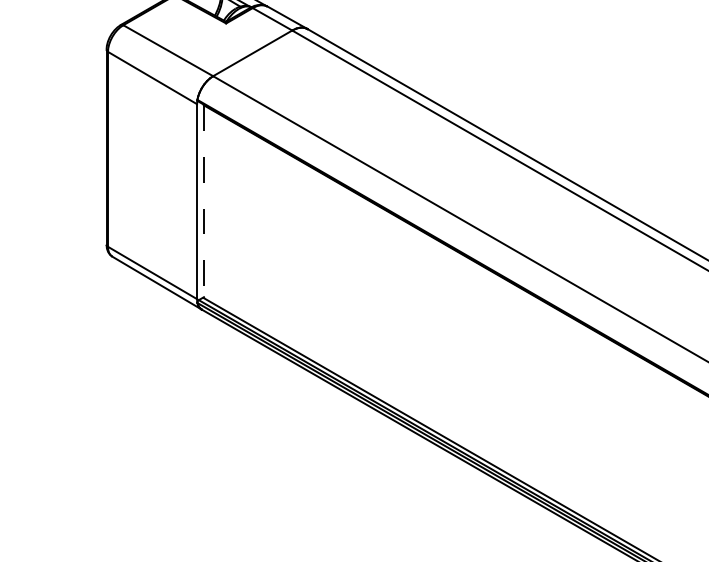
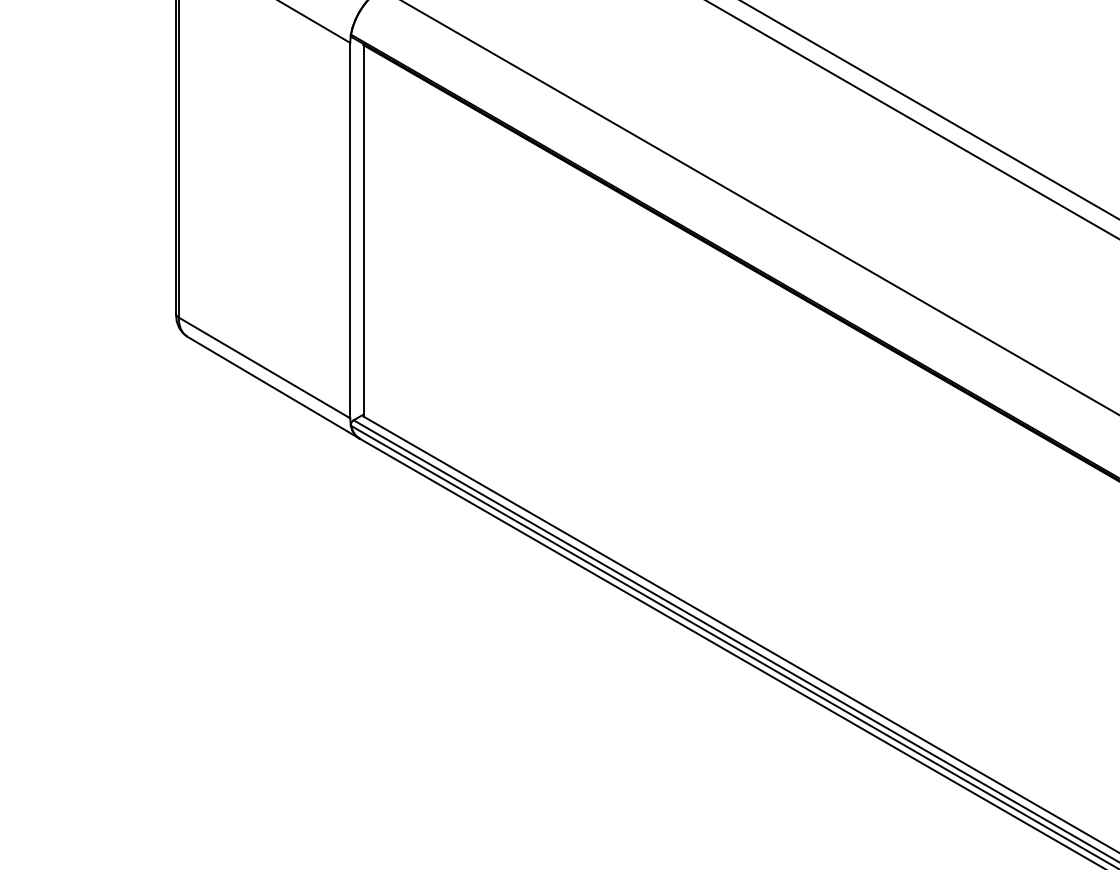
line: (203, 202) -> (362, 232), dashed -> solid

